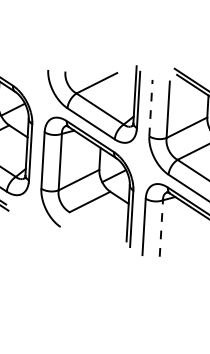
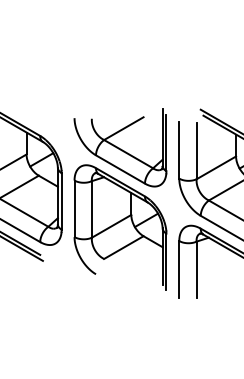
line: (151, 107) -> (179, 149), dashed -> solid
line: (161, 228) -> (196, 269), dashed -> solid

